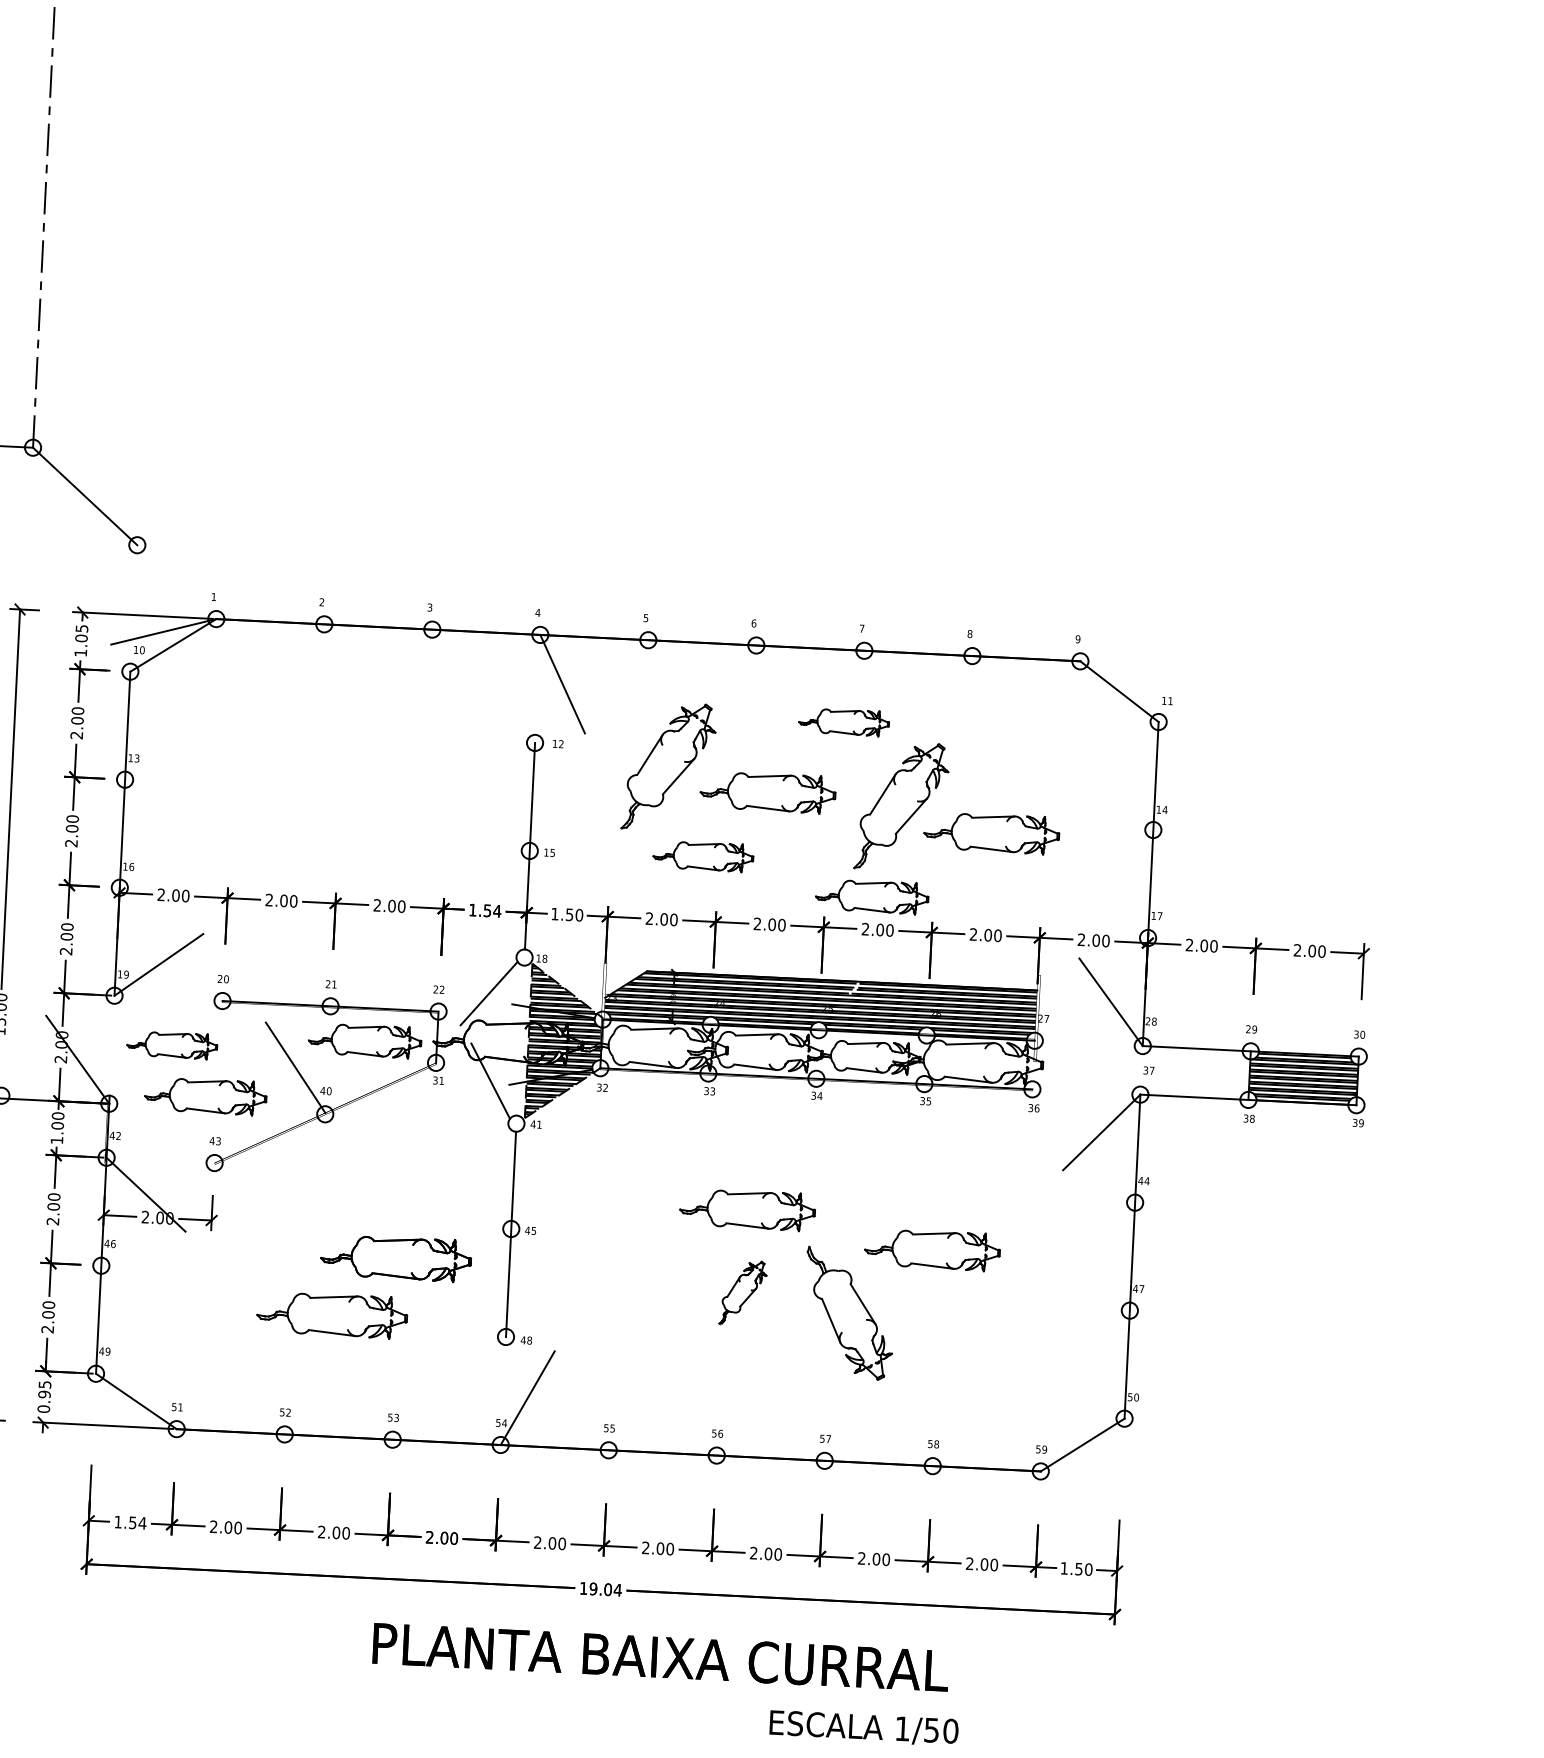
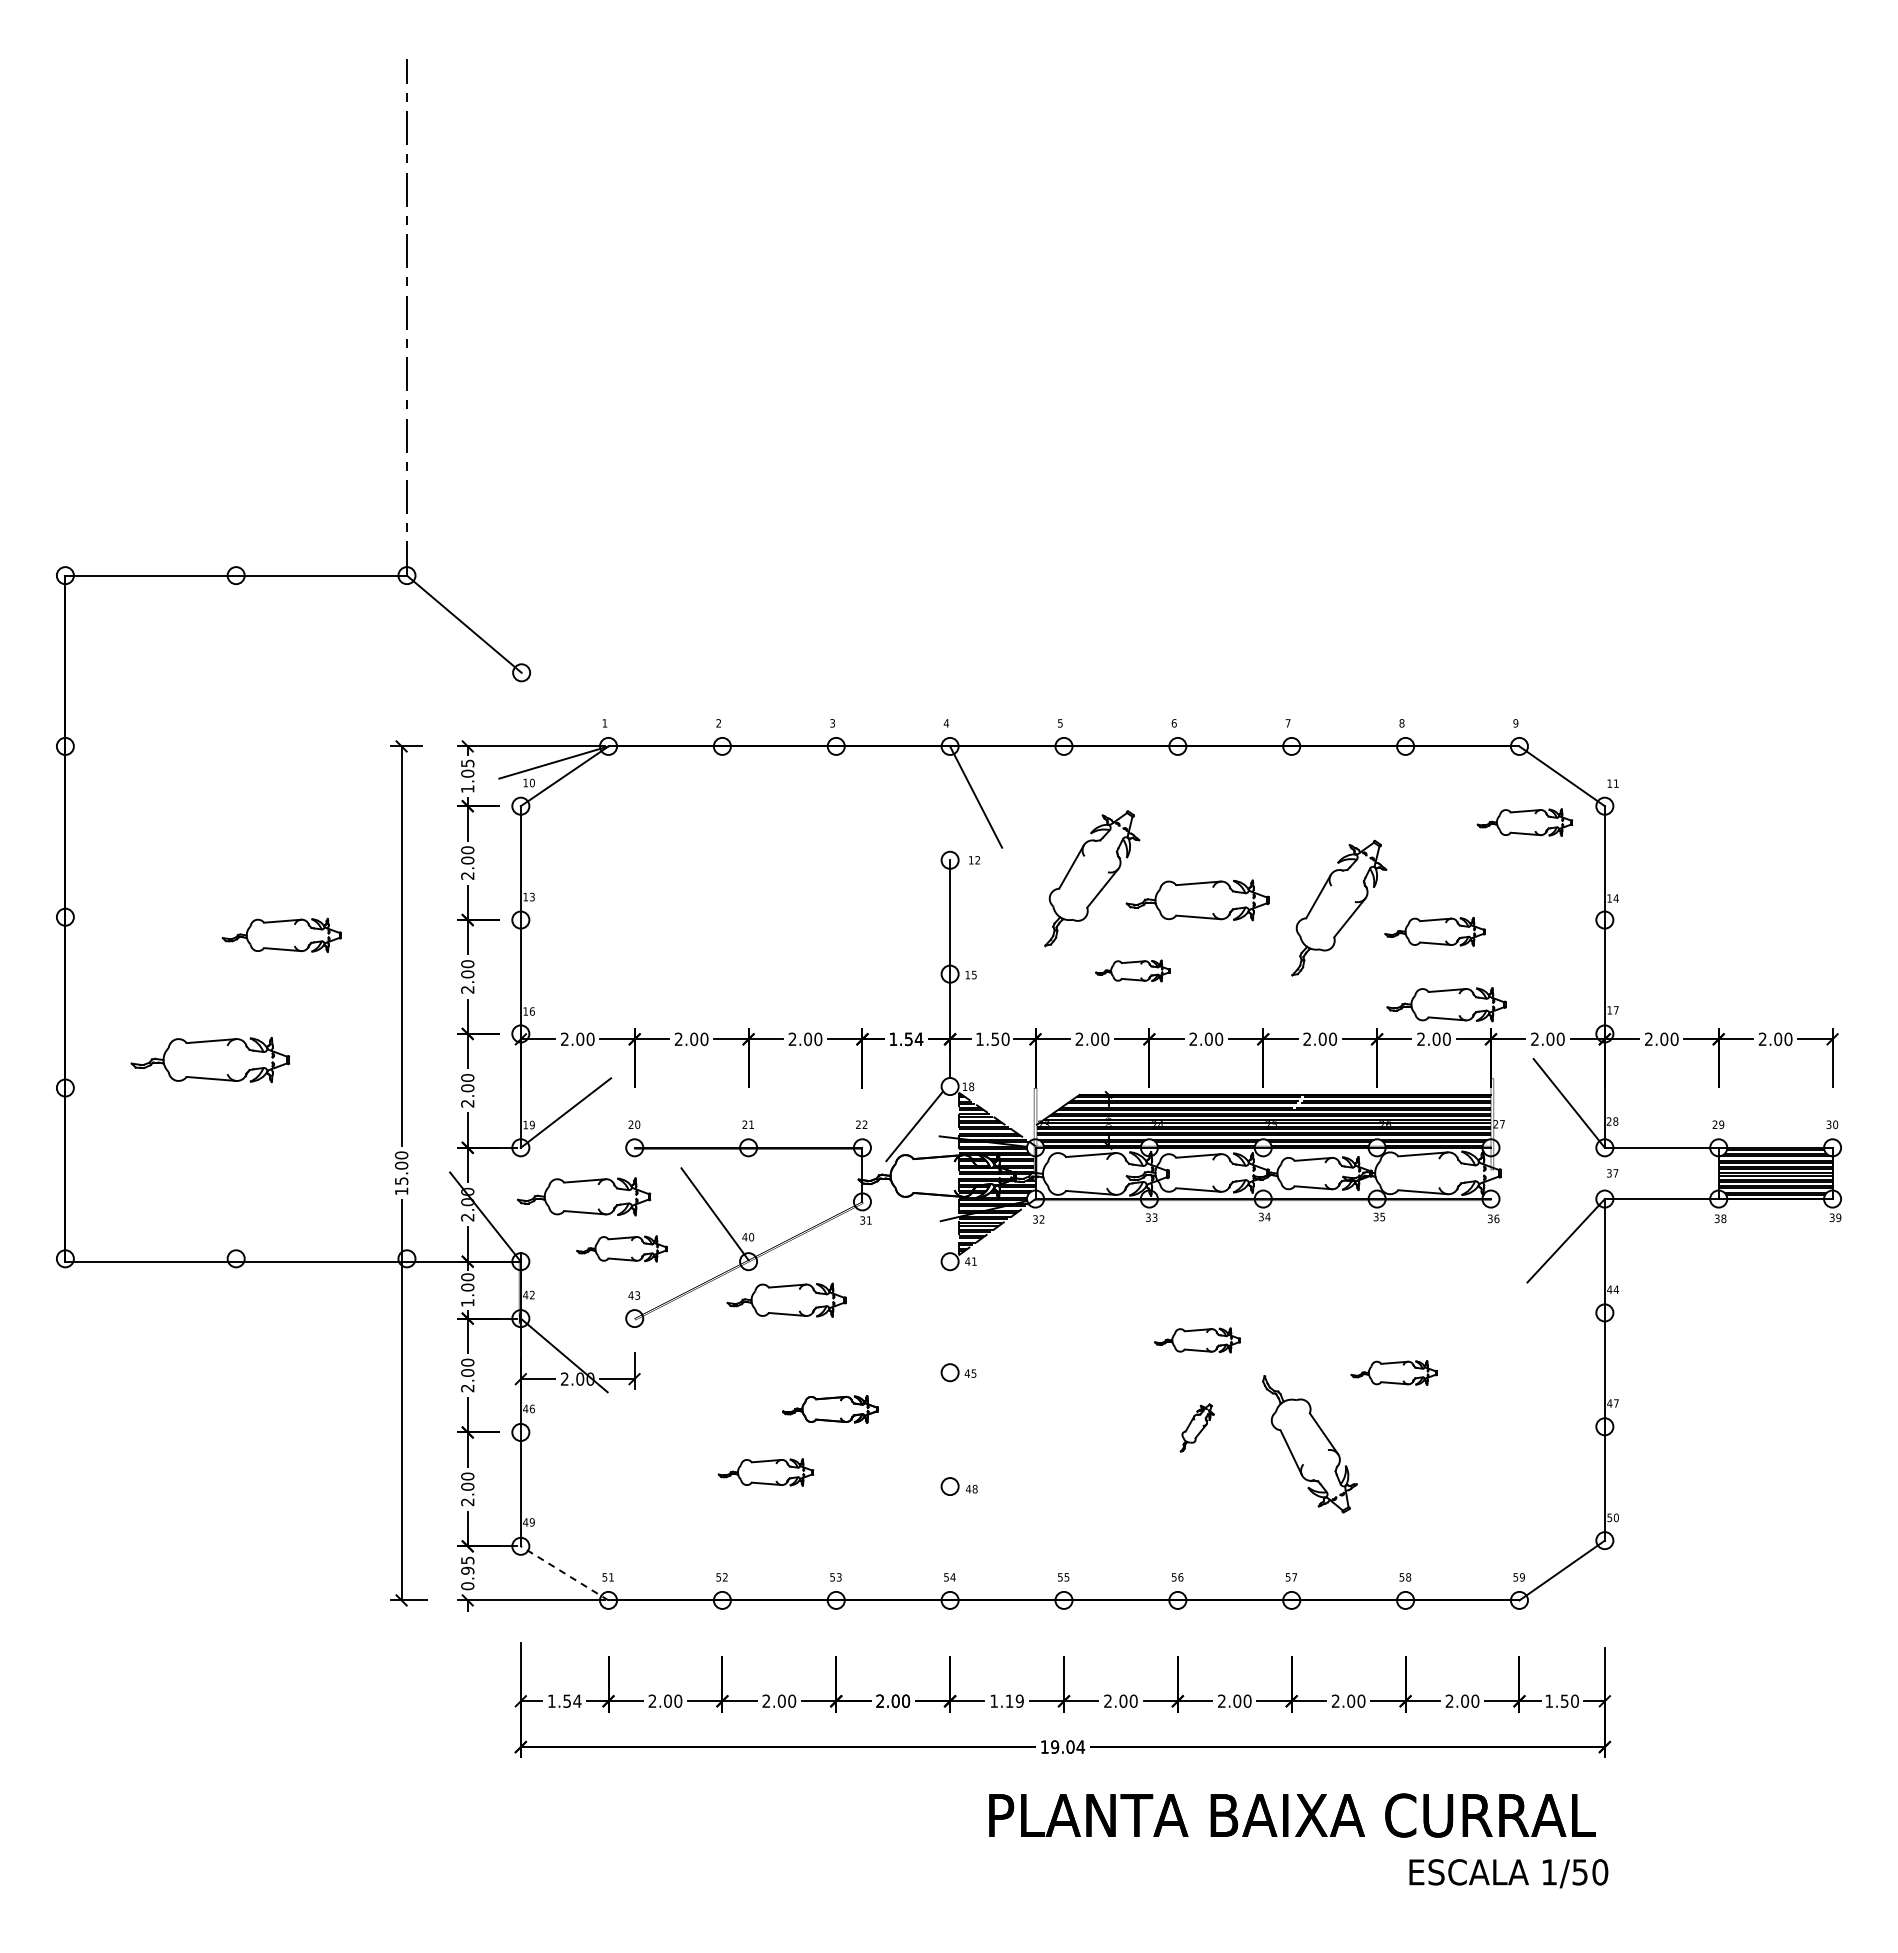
part: (843, 722) -> (1524, 822), moved
part: (991, 832) -> (1434, 931), size x0.7
part: (702, 855) -> (1132, 970), size x0.7
part: (872, 896) -> (1446, 1004), moved
part: (364, 1040) -> (786, 1299), moved
part: (171, 1044) -> (583, 1196), size x1.4
line: (490, 1080) -> (920, 1217), removed
part: (205, 1095) -> (621, 1248), size x0.7
part: (747, 1209) -> (1197, 1340), size x0.6
line: (511, 1234) -> (950, 1378), removed
part: (931, 1249) -> (1393, 1372), size x0.6
part: (396, 1258) -> (830, 1409), size x0.6
part: (742, 1292) -> (1196, 1427), size x0.7
part: (331, 1315) -> (765, 1472), size x0.6
line: (528, 1397) -> (976, 1549), removed
line: (136, 1401) -> (564, 1573), solid -> dashed
text: (549, 1542) -> (1006, 1700), 2.00 -> 1.19
text: (660, 1657) -> (1292, 1815), moved
text: (863, 1728) -> (1508, 1873), moved

